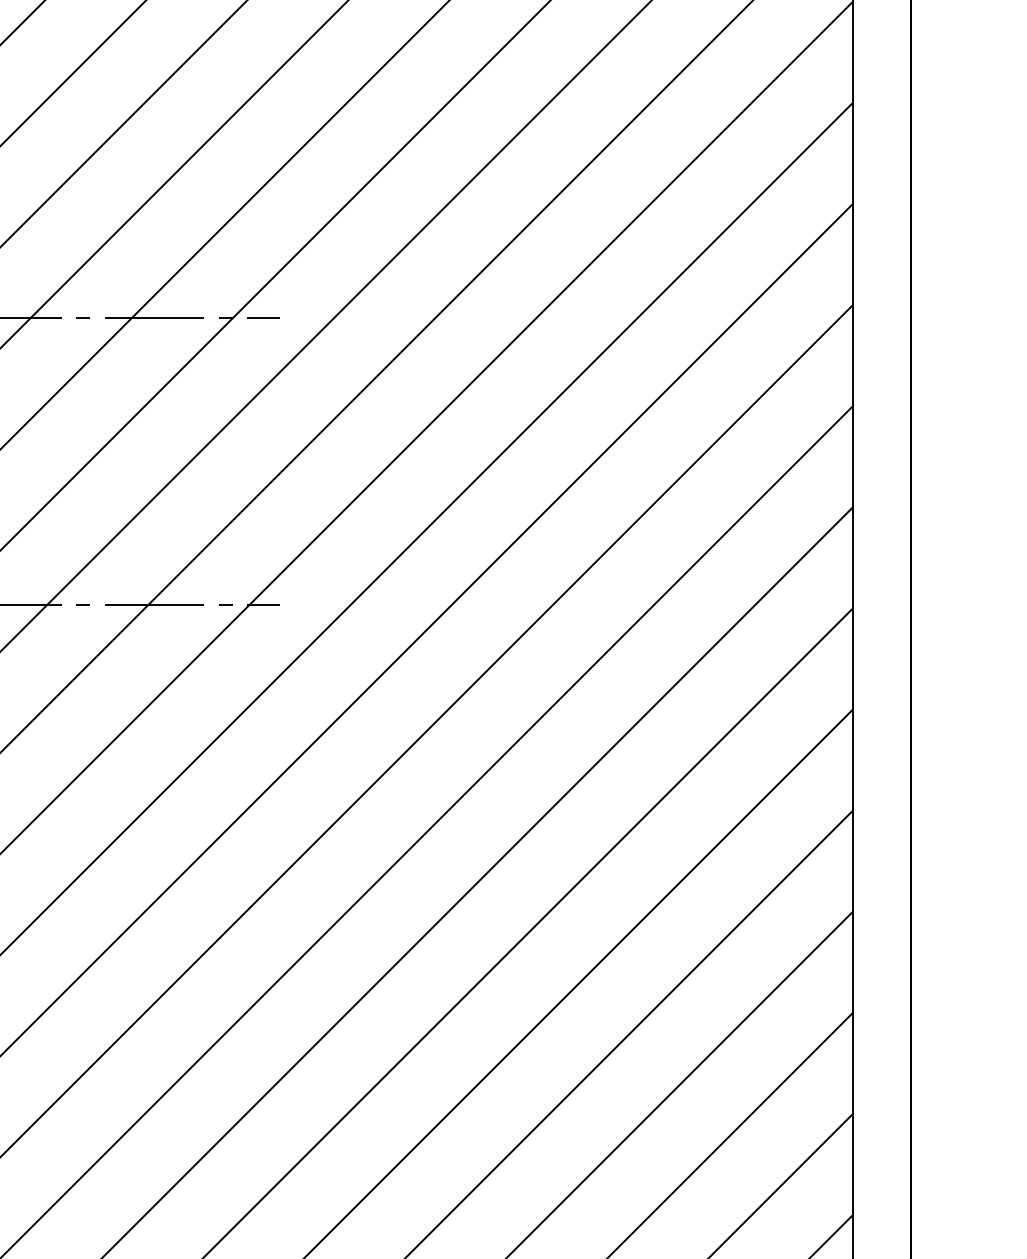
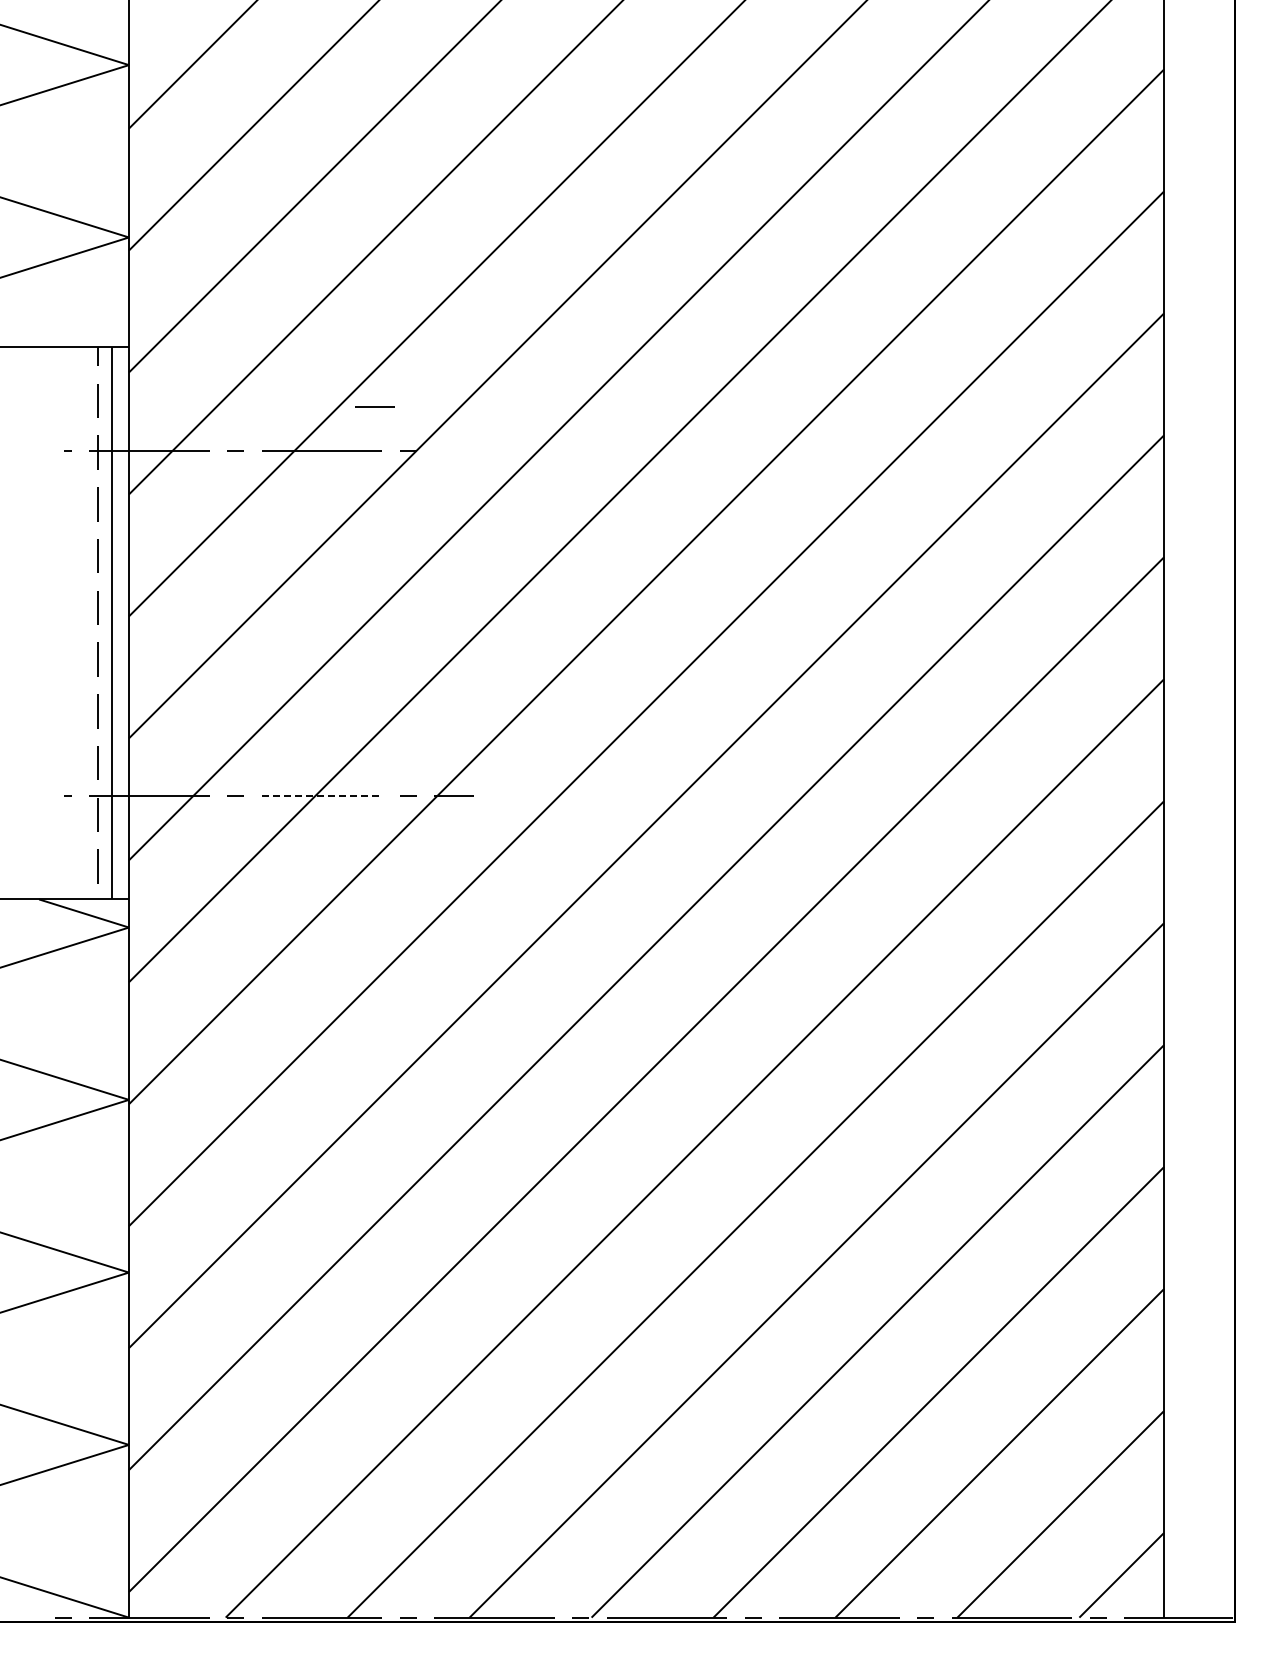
line: (263, 318) -> (374, 406), moved
line: (154, 604) -> (322, 796), solid -> dashed

